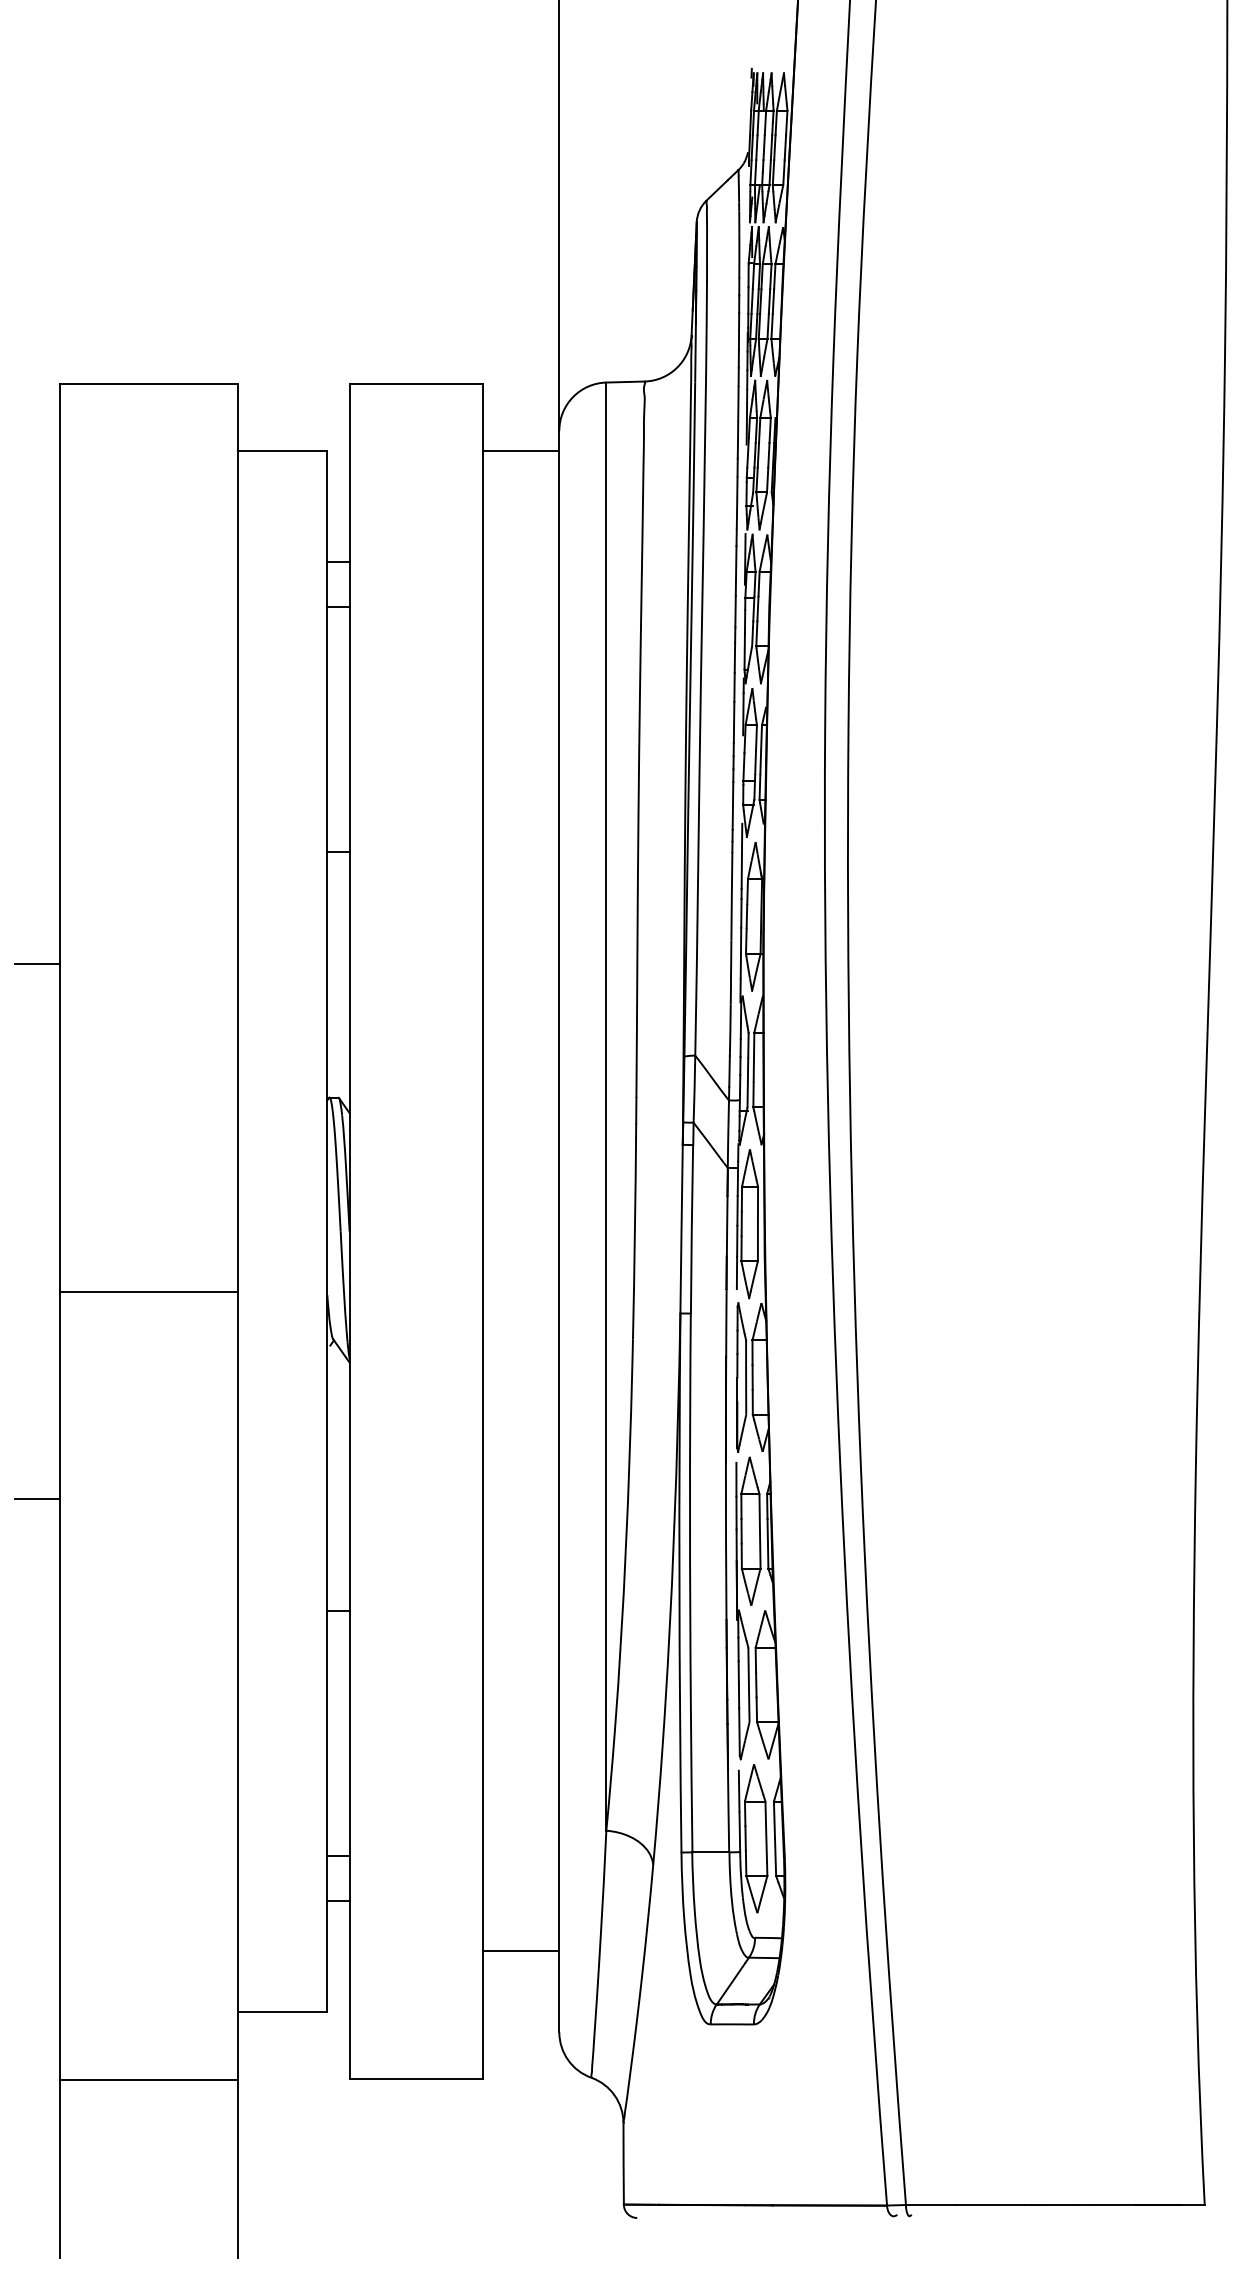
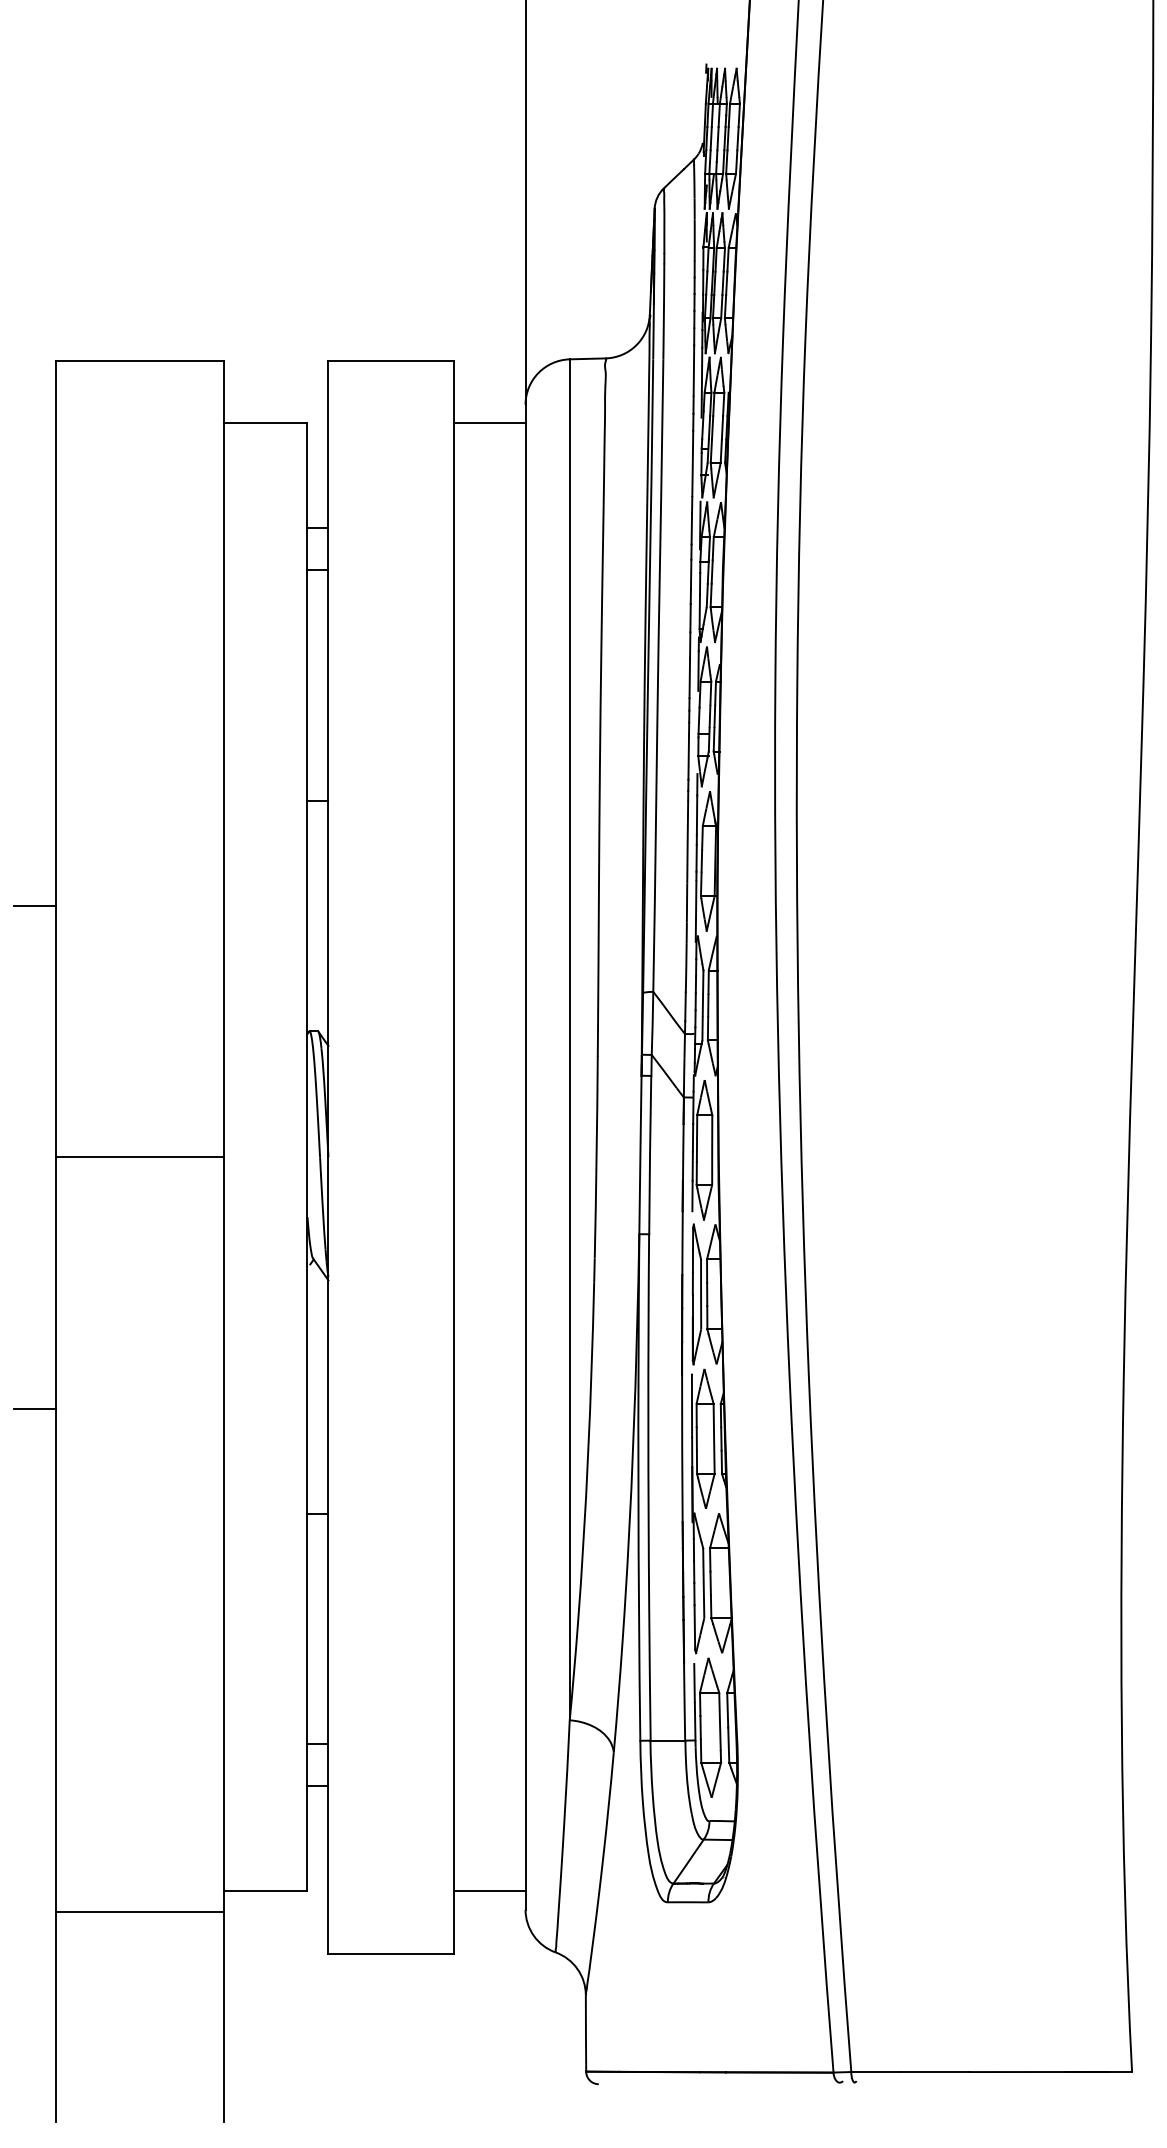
line: (148, 1292) -> (139, 1157), moved
line: (520, 1951) -> (489, 1891), moved
line: (148, 2079) -> (139, 1911), moved

